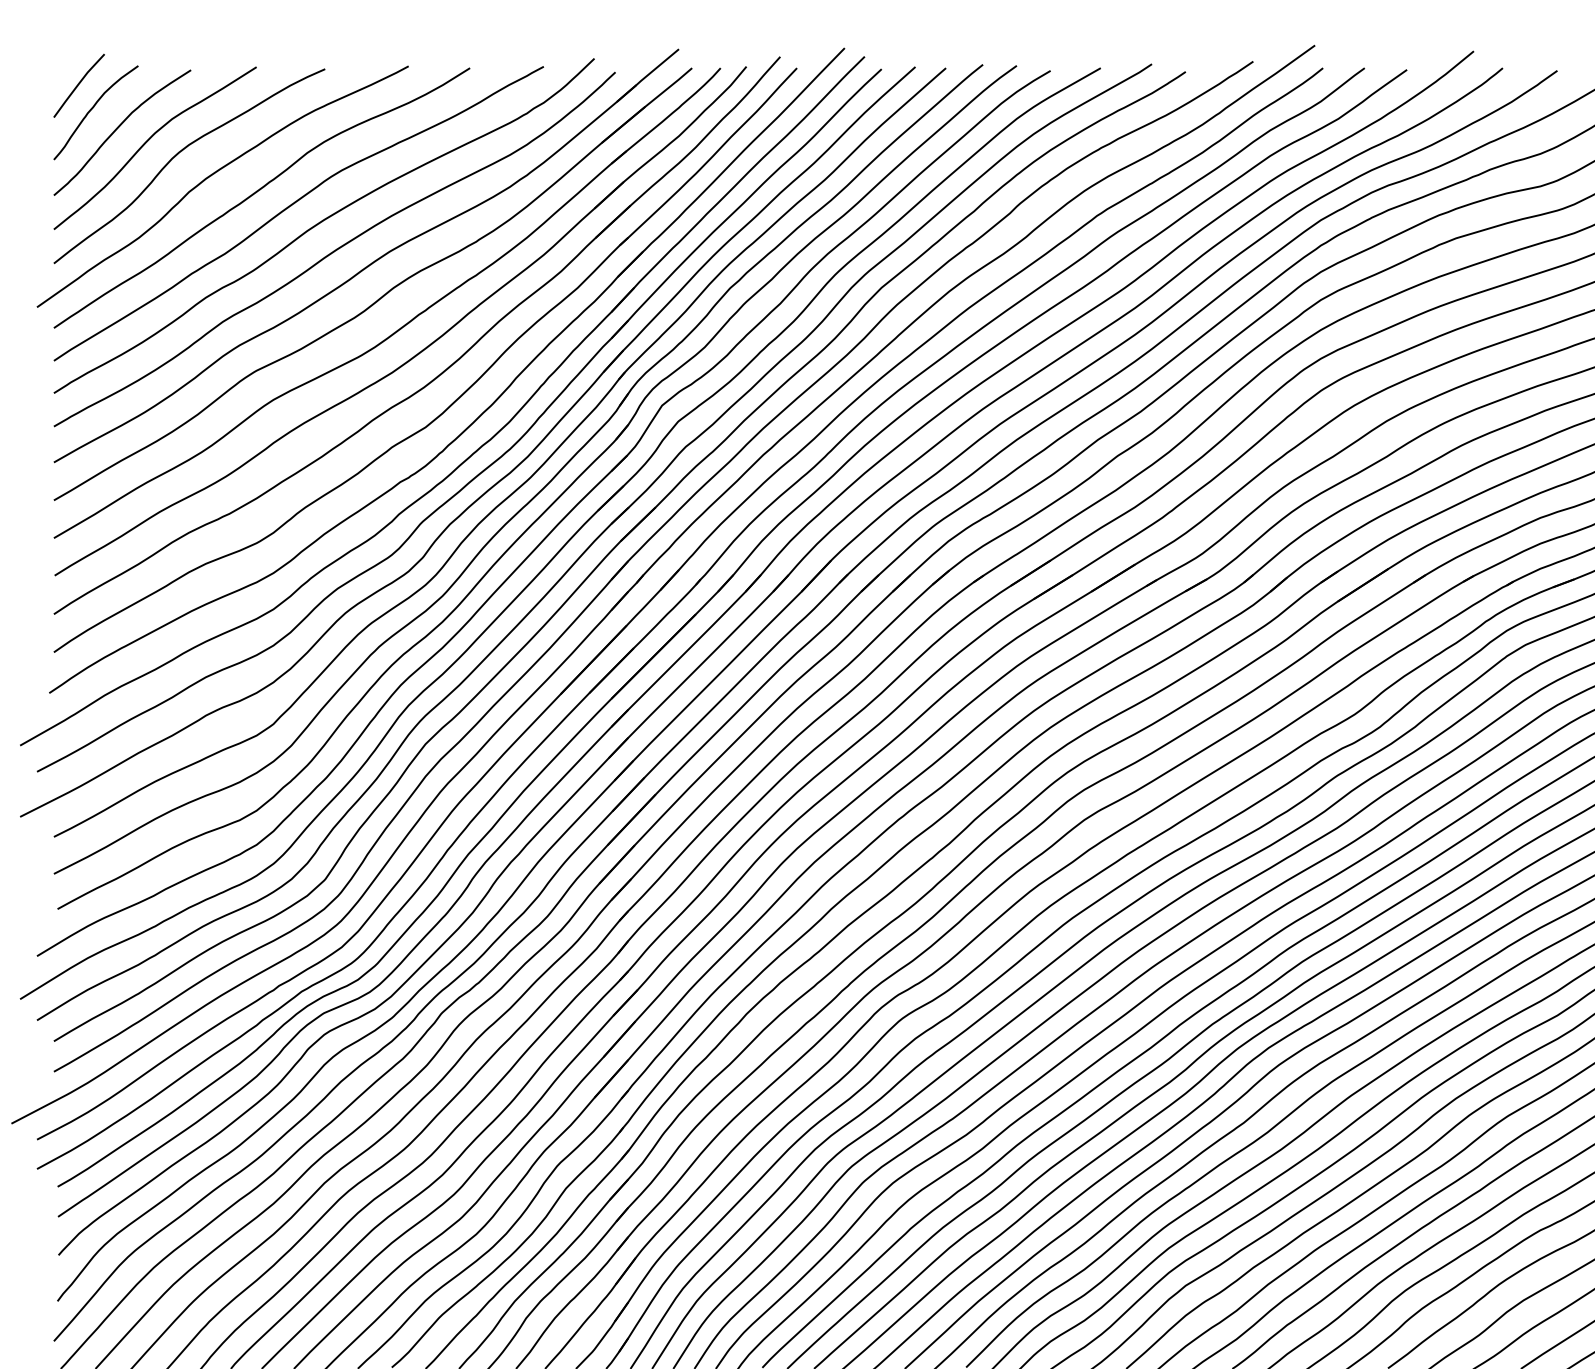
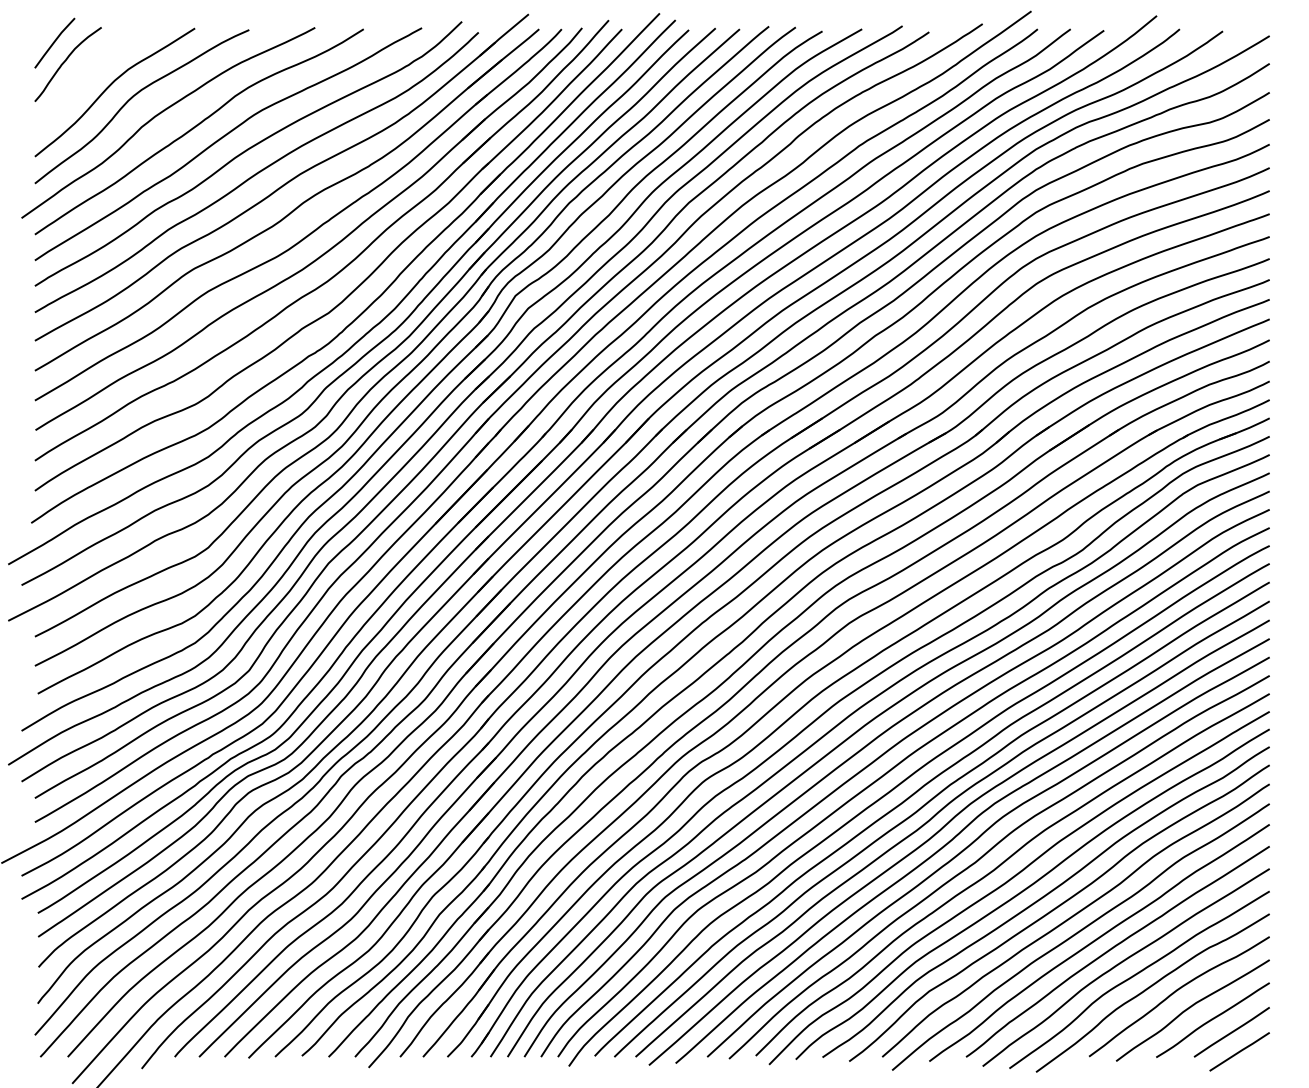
curve: (117, 129) -> (85, 77), removed

